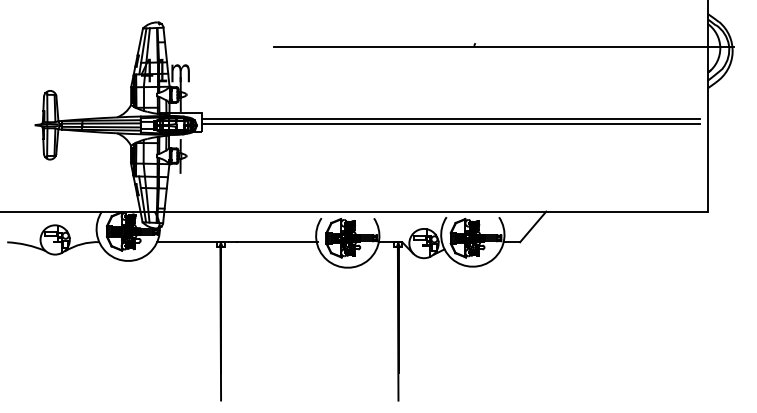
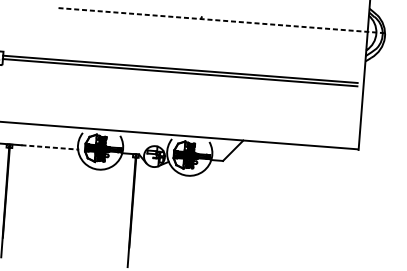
line: (504, 46) -> (222, 20), solid -> dashed
line: (277, 241) -> (50, 147), solid -> dashed

